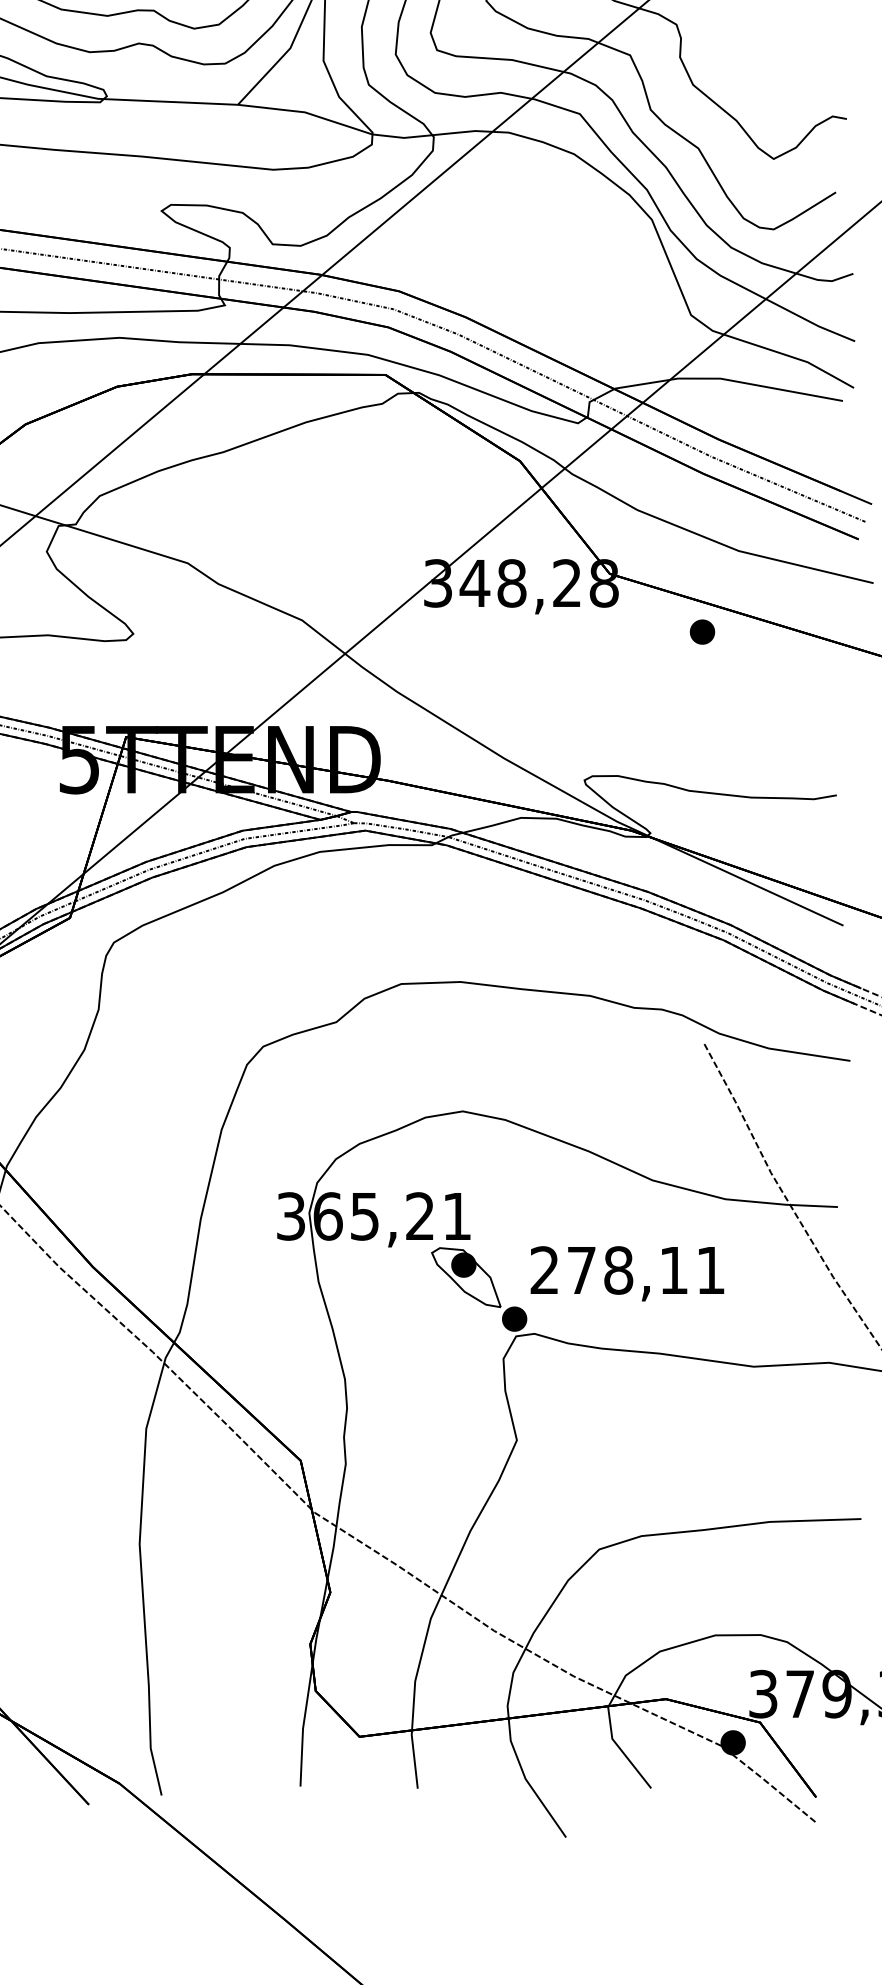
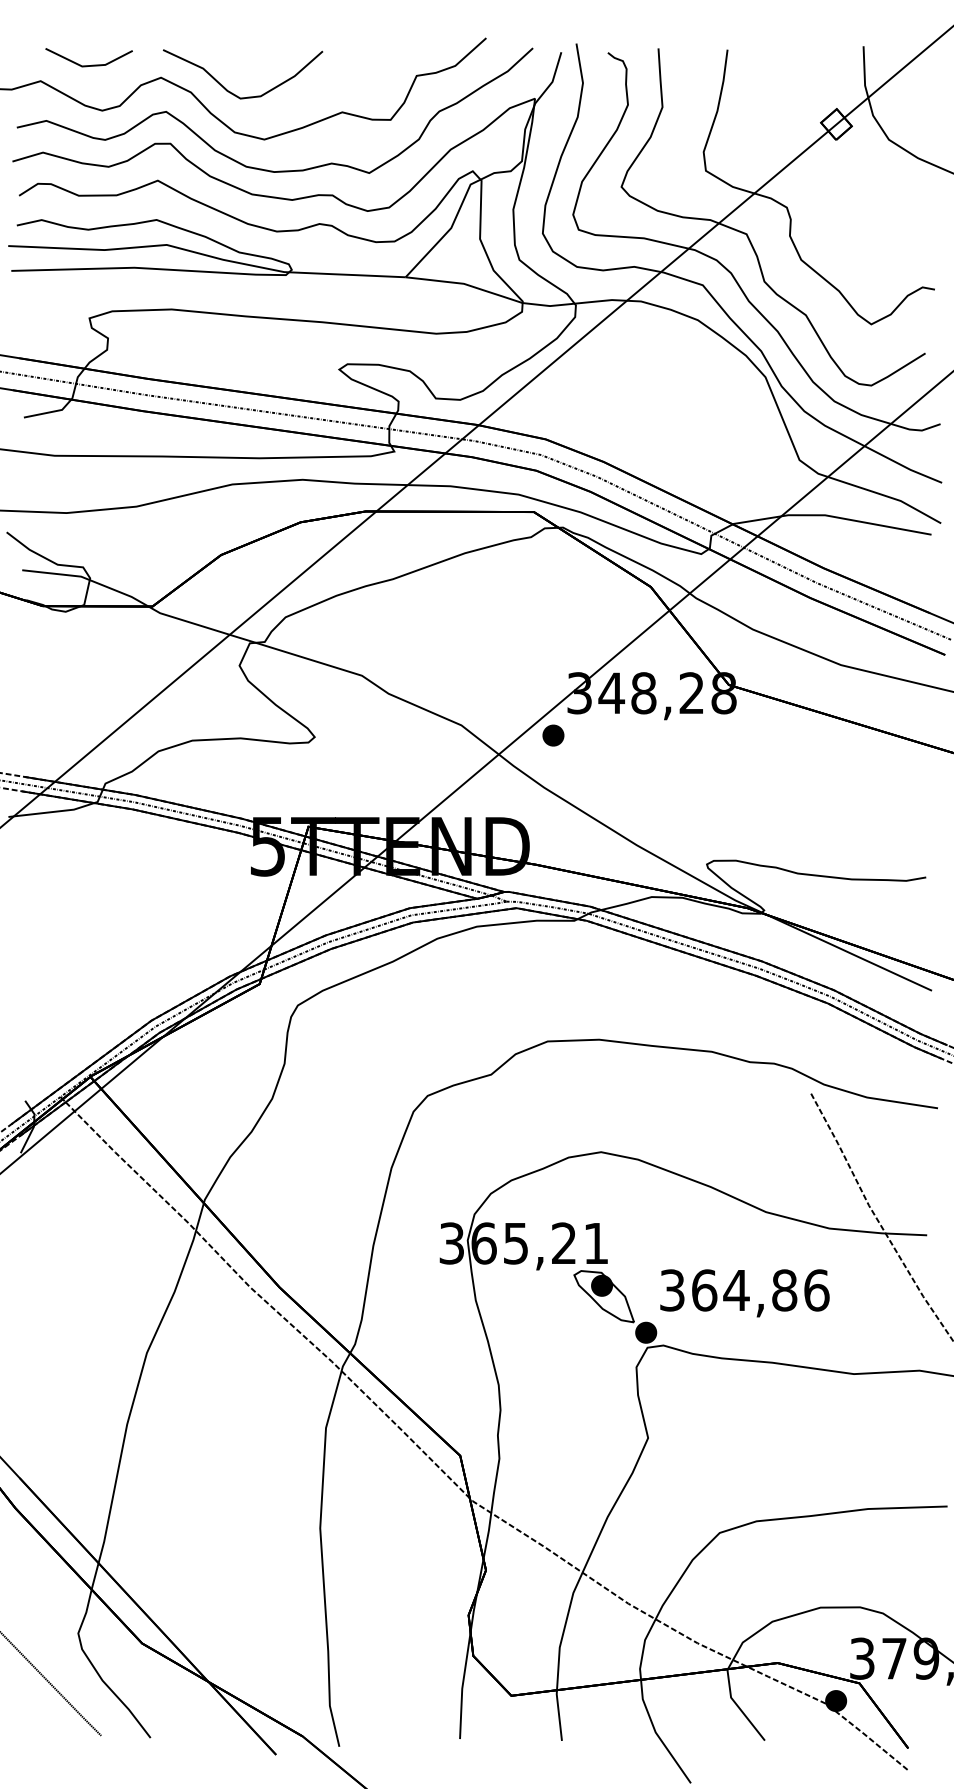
part: (702, 632) -> (553, 735), moved
text: (627, 1270) -> (744, 1290), 278,11 -> 364,86

